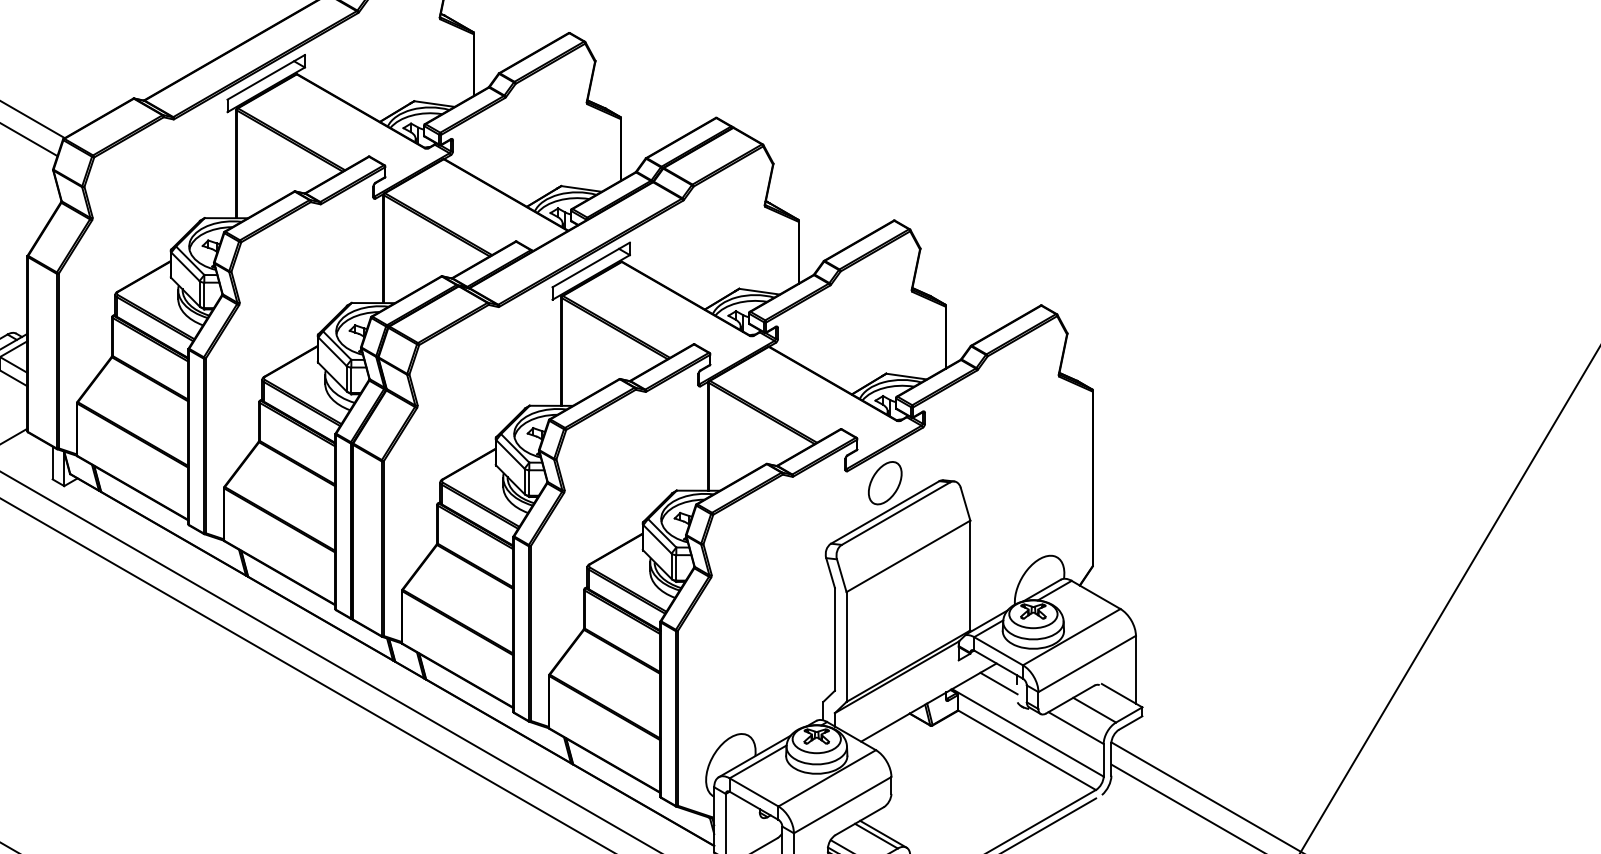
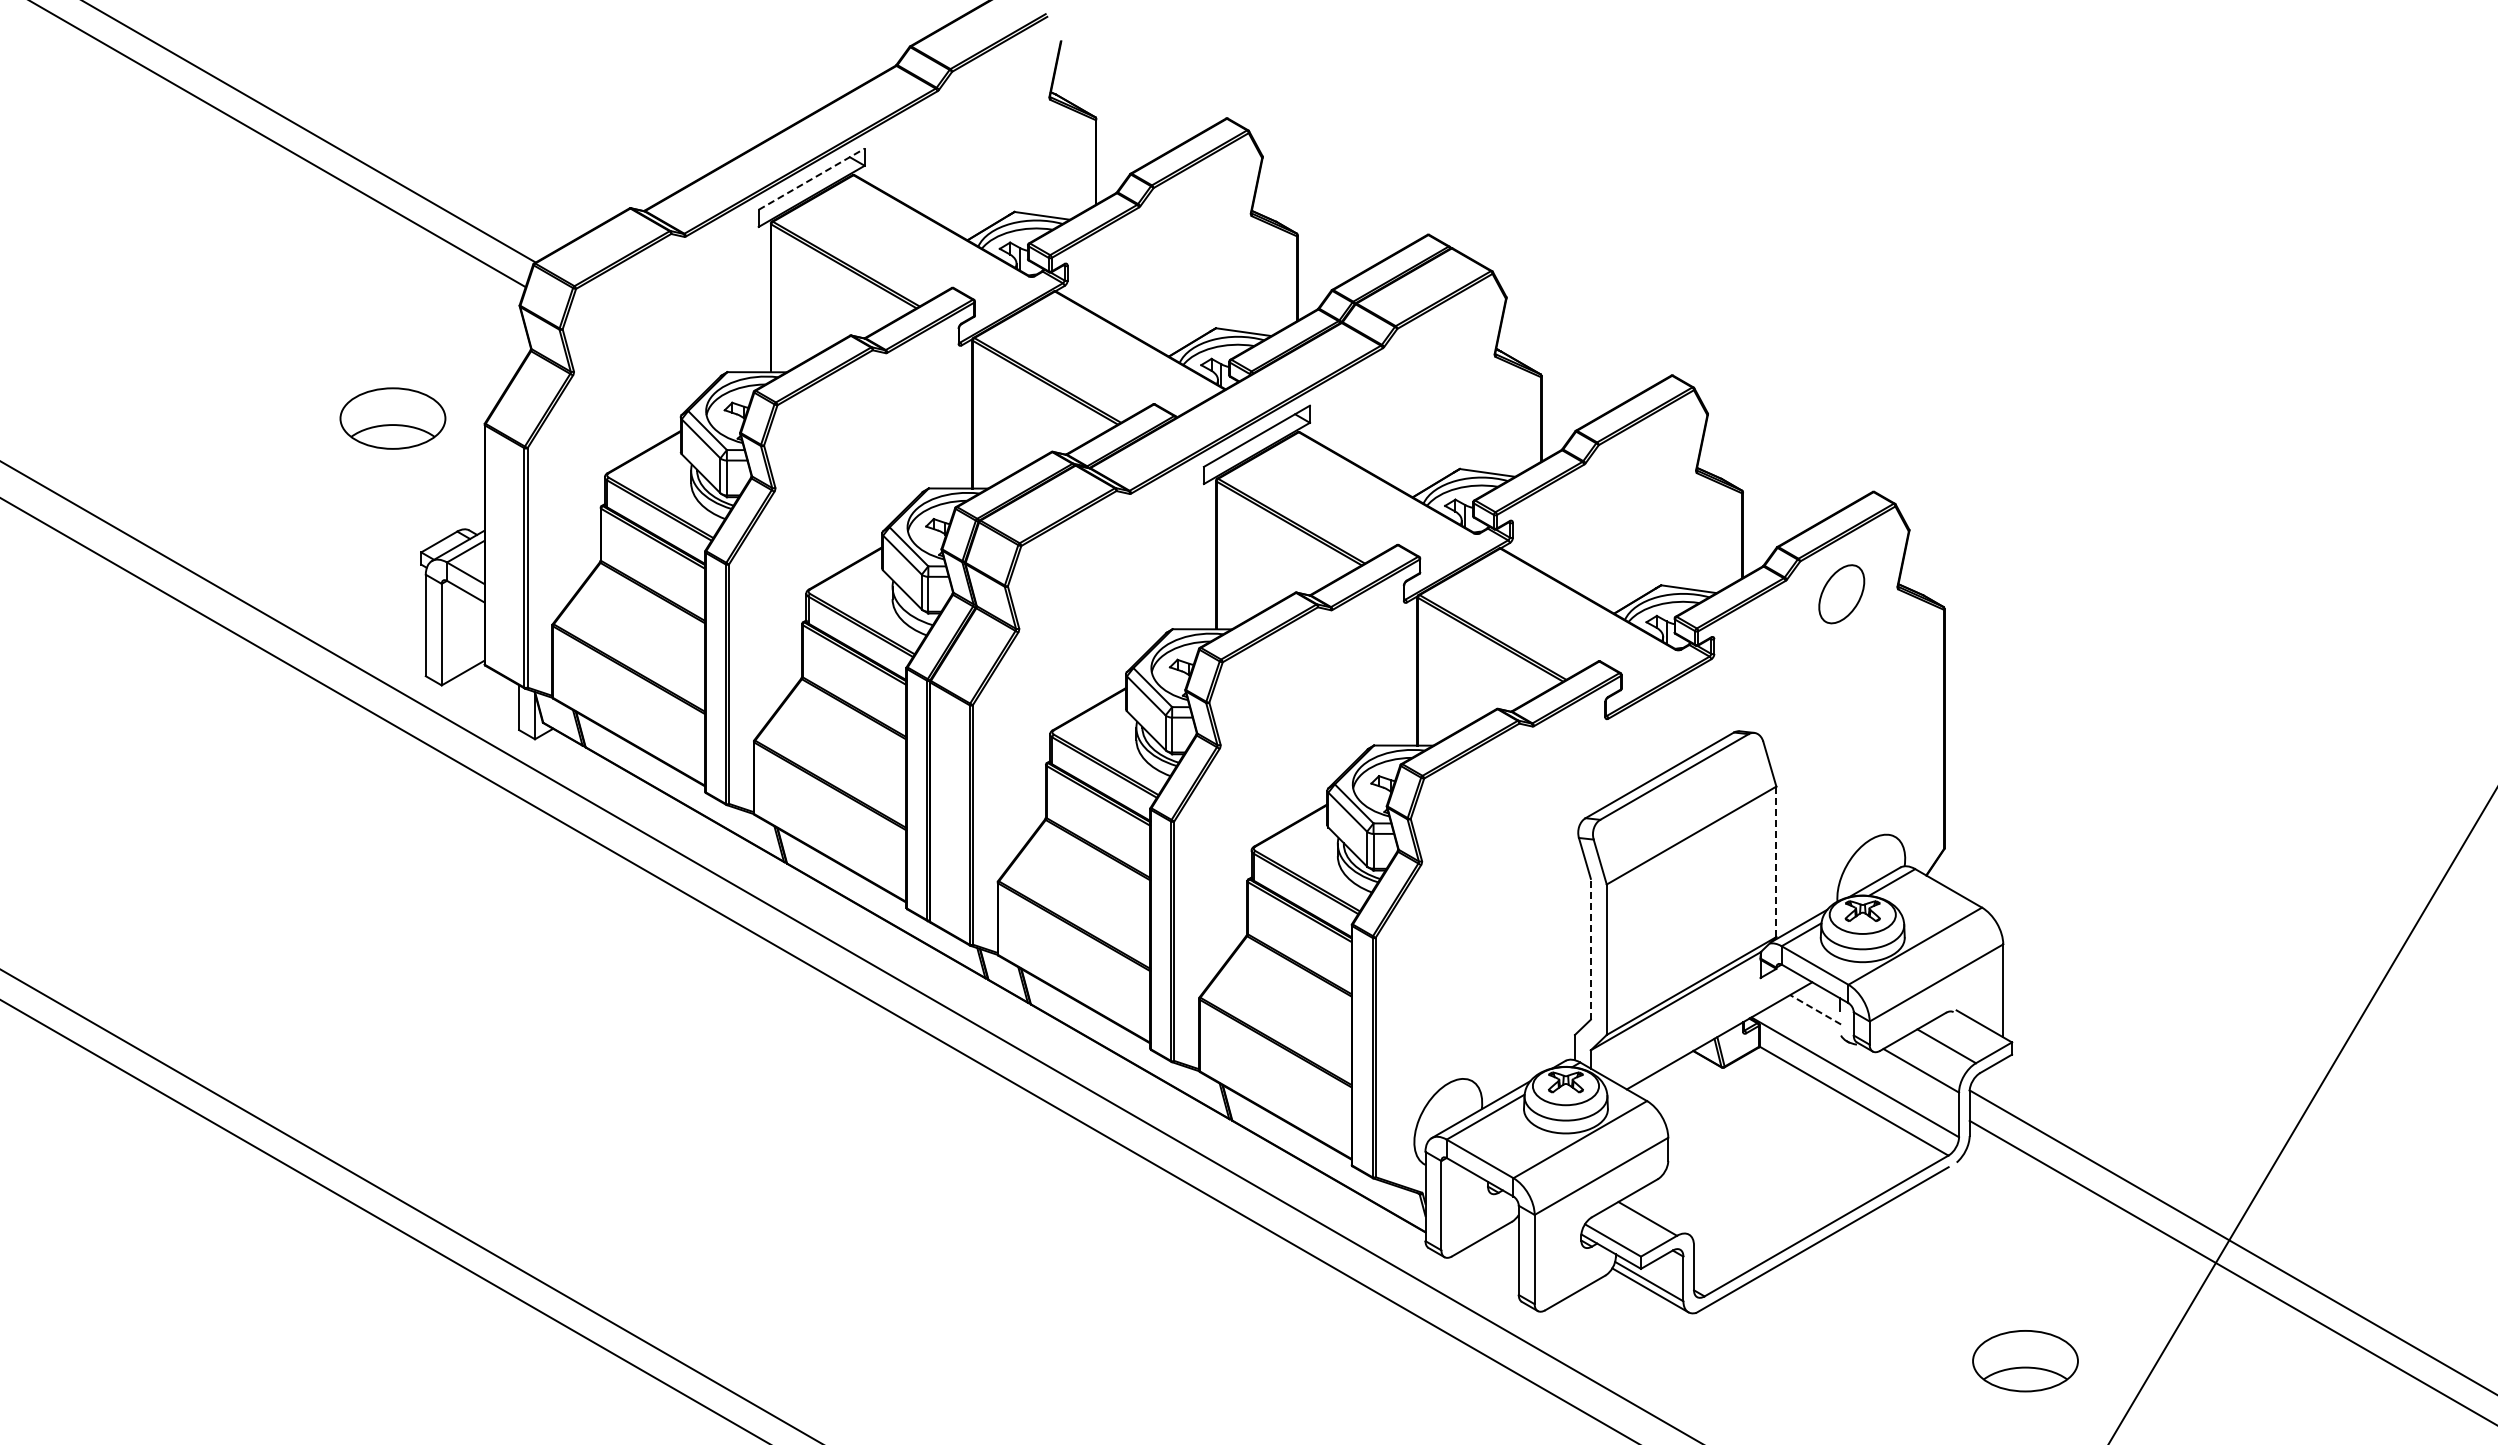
line: (266, 77) -> (812, 179), solid -> dashed
part: (885, 483) -> (1841, 594), moved
line: (970, 575) -> (1776, 861), solid -> dashed
line: (834, 638) -> (1590, 948), solid -> dashed
line: (998, 683) -> (1815, 1009), solid -> dashed
line: (883, 833) -> (1657, 1215), removed

